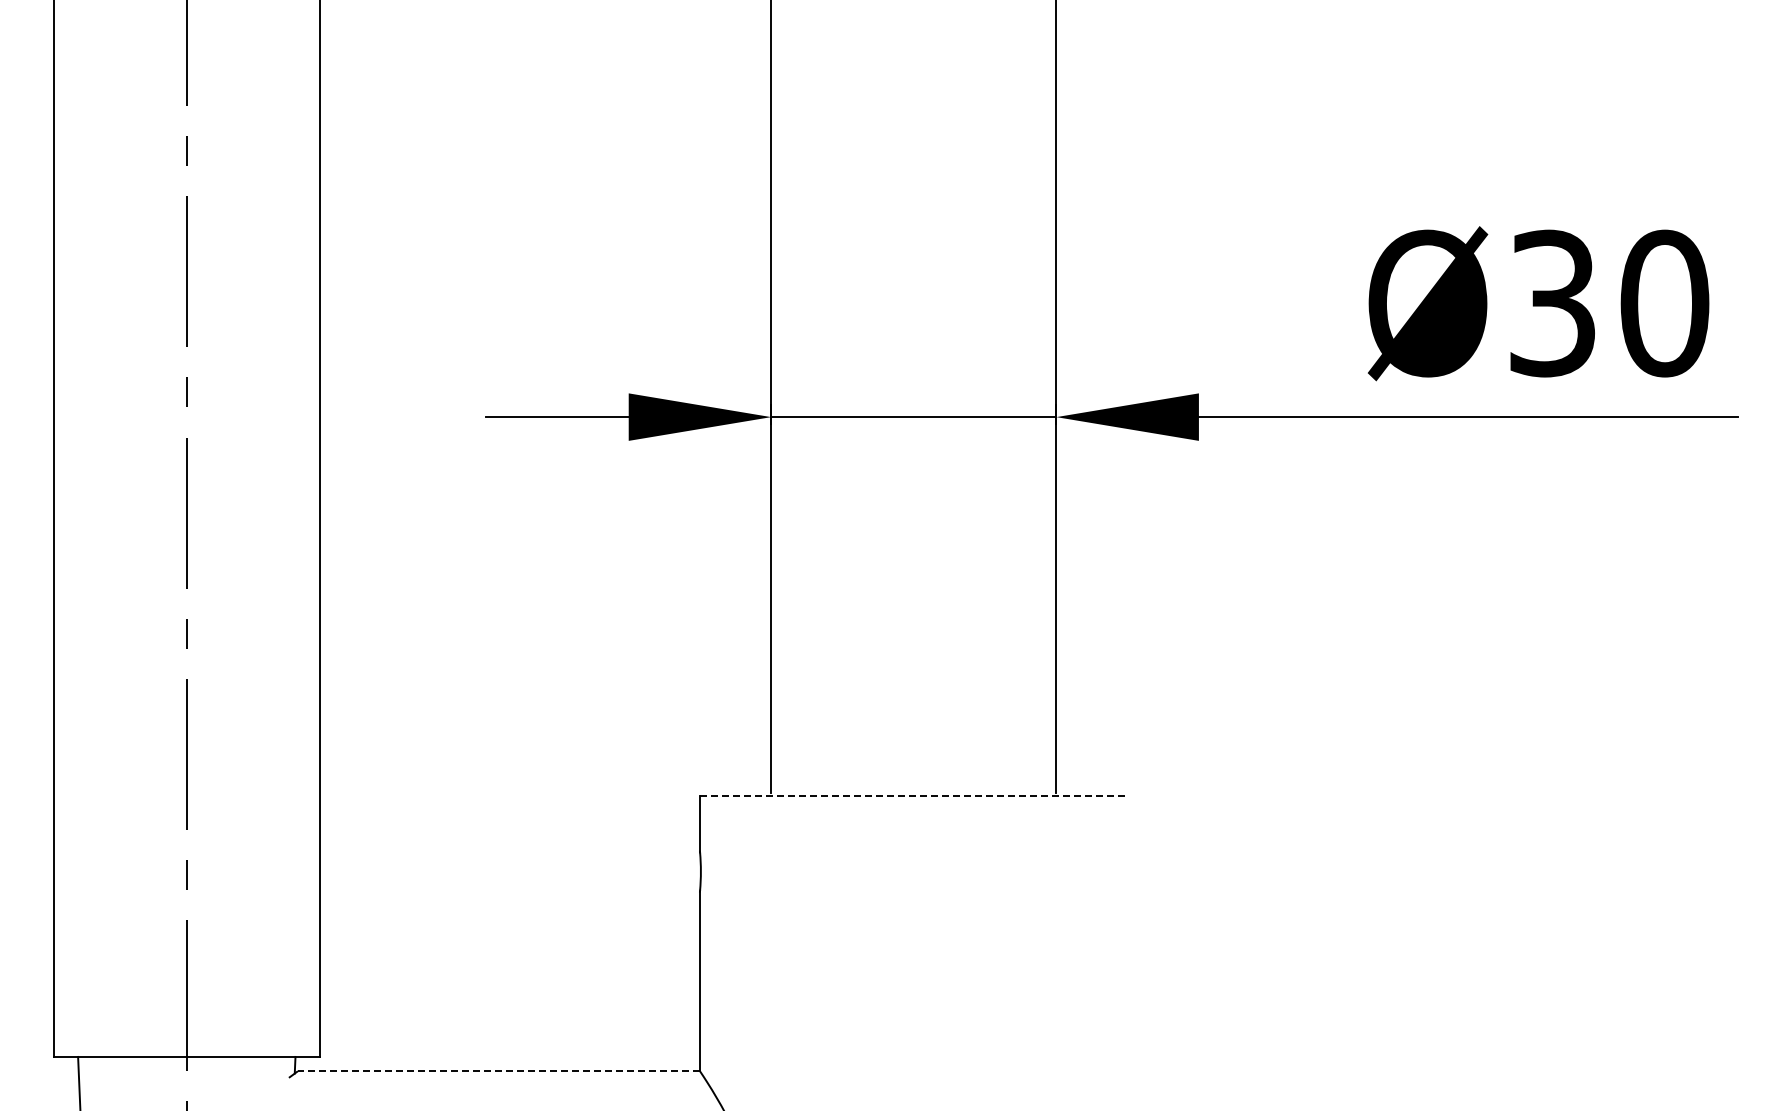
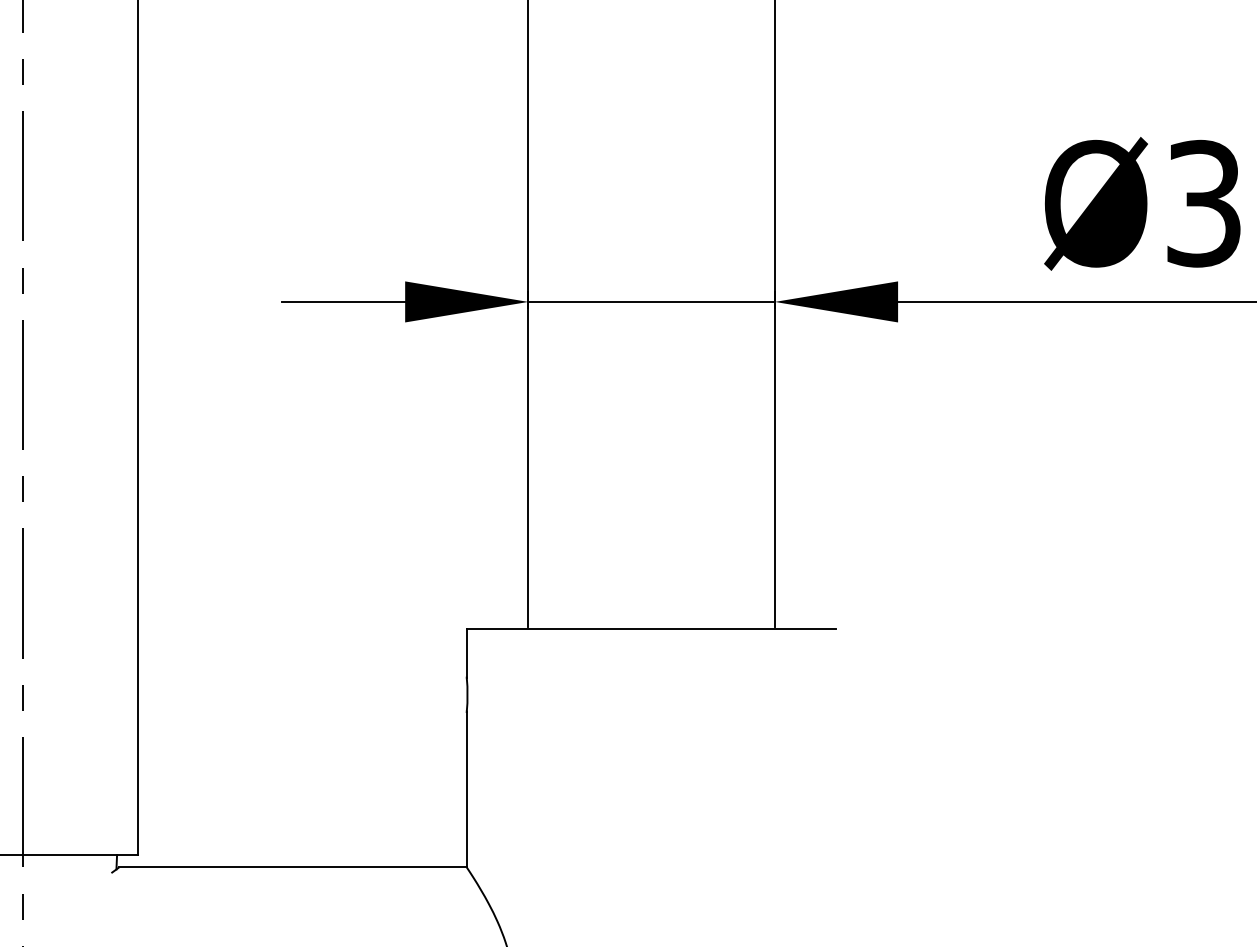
line: (913, 795) -> (651, 629), dashed -> solid
line: (498, 1071) -> (292, 867), dashed -> solid

